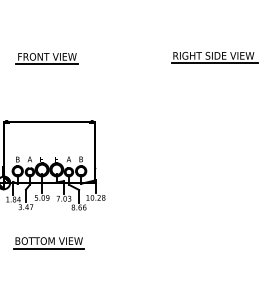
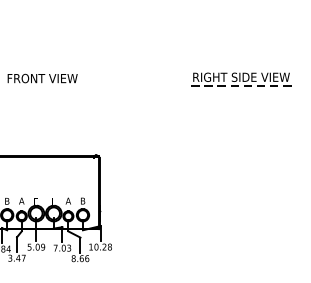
line: (214, 63) -> (242, 86), solid -> dashed
line: (47, 64) -> (42, 87), removed

